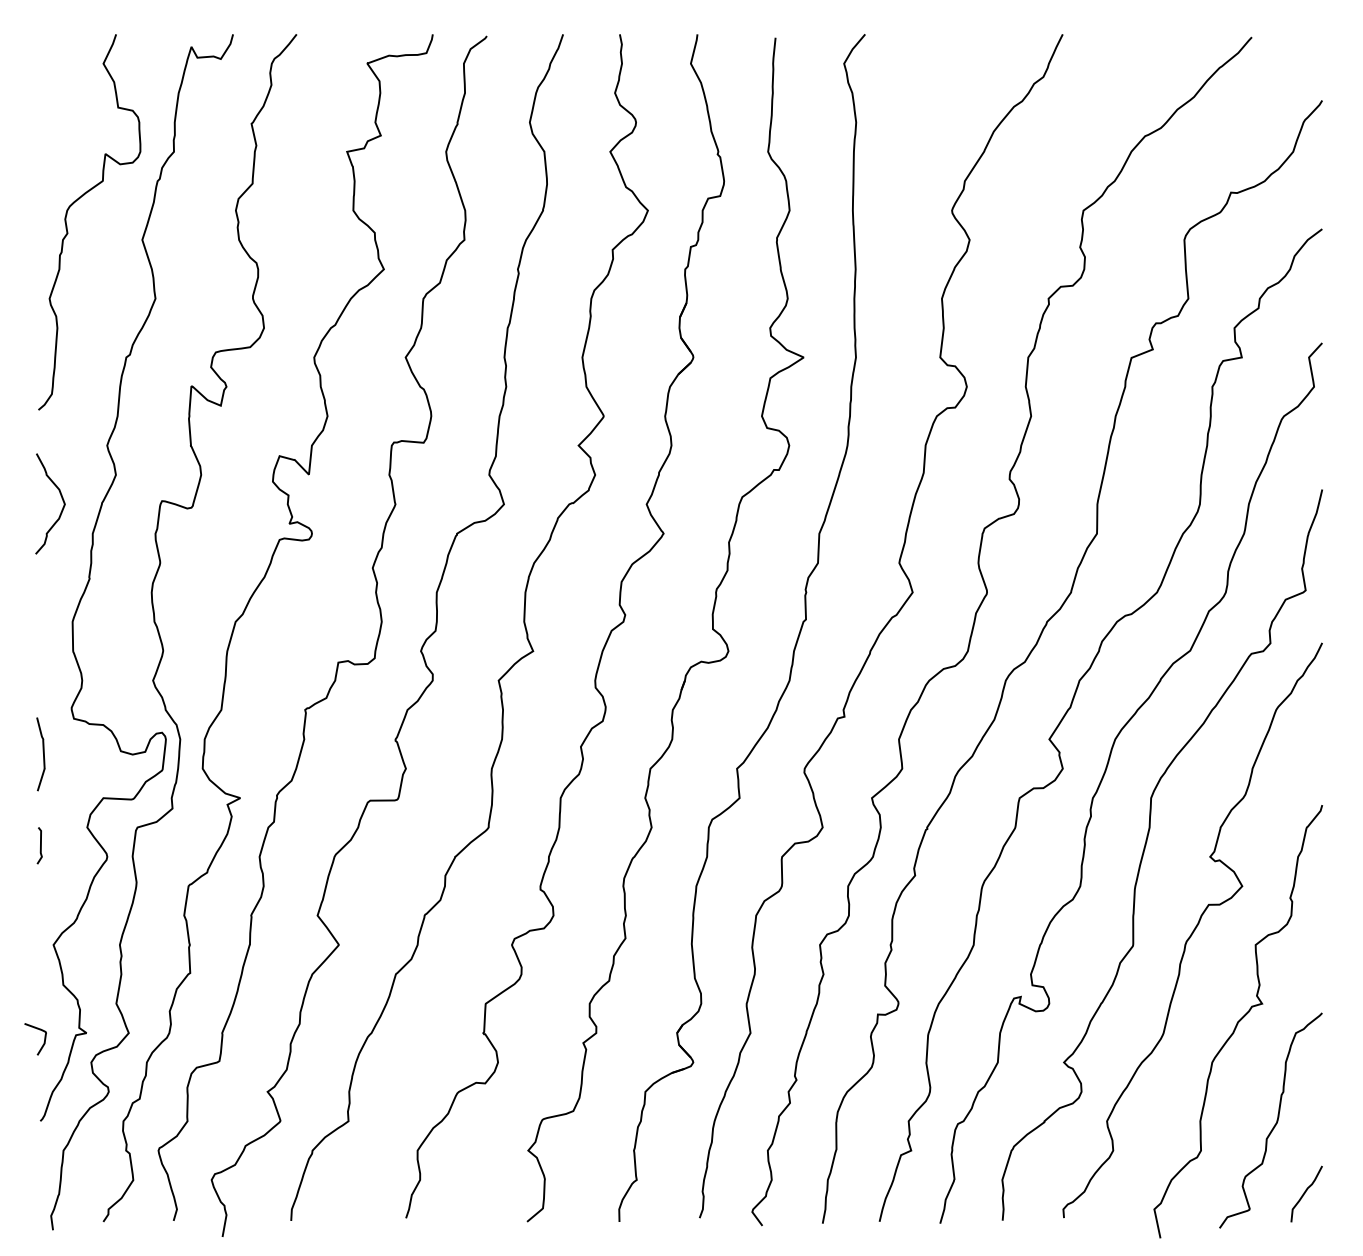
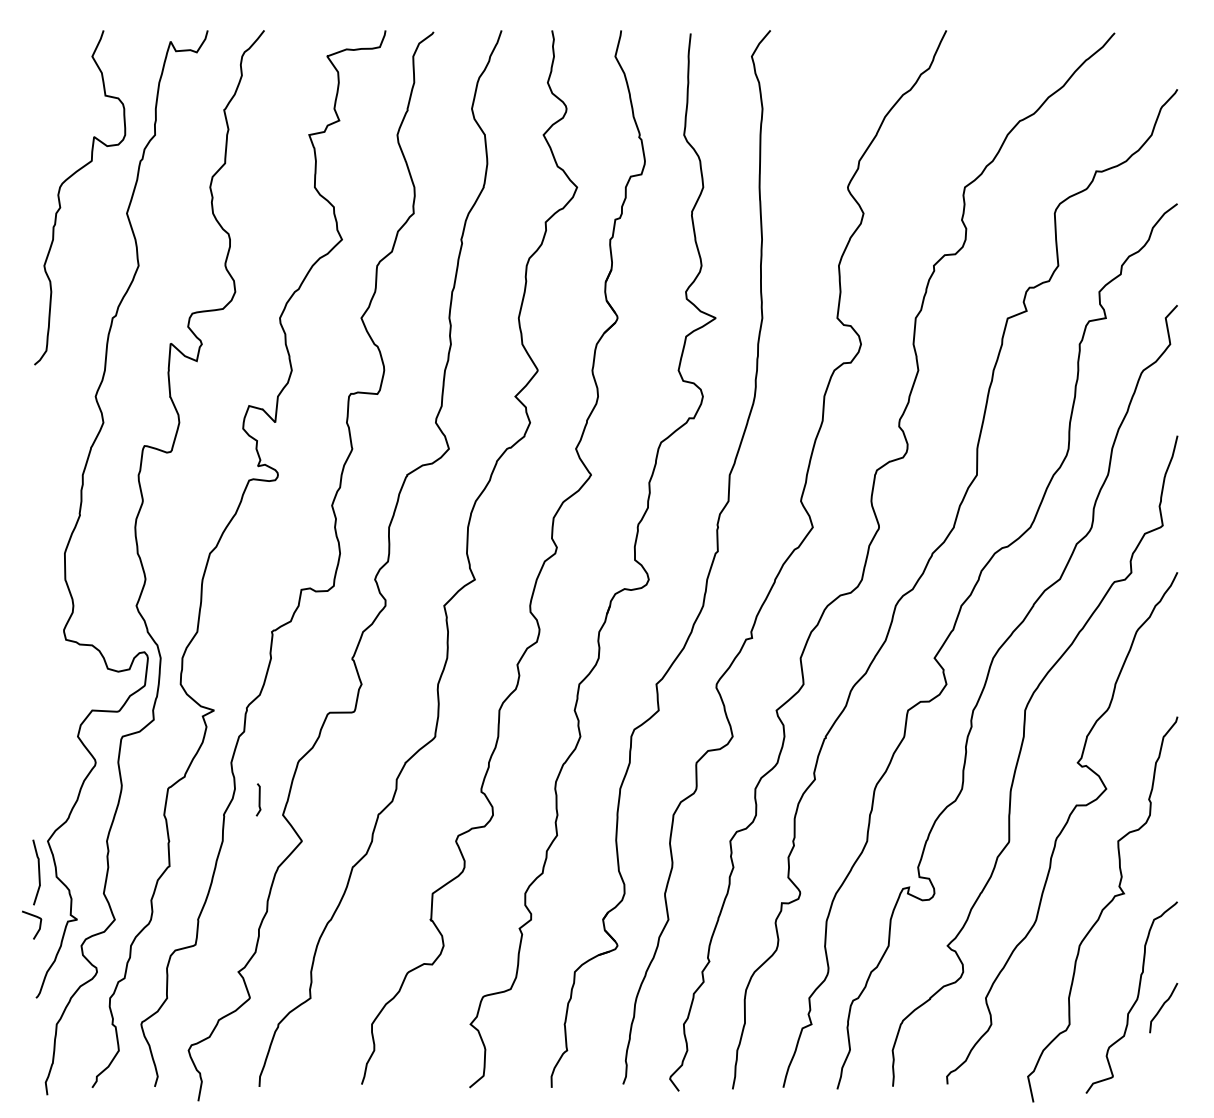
curve: (62, 500) -> (55, 445), removed
curve: (43, 754) -> (38, 872), moved
line: (39, 845) -> (258, 799), moved
curve: (1305, 1193) -> (1162, 1007), moved

